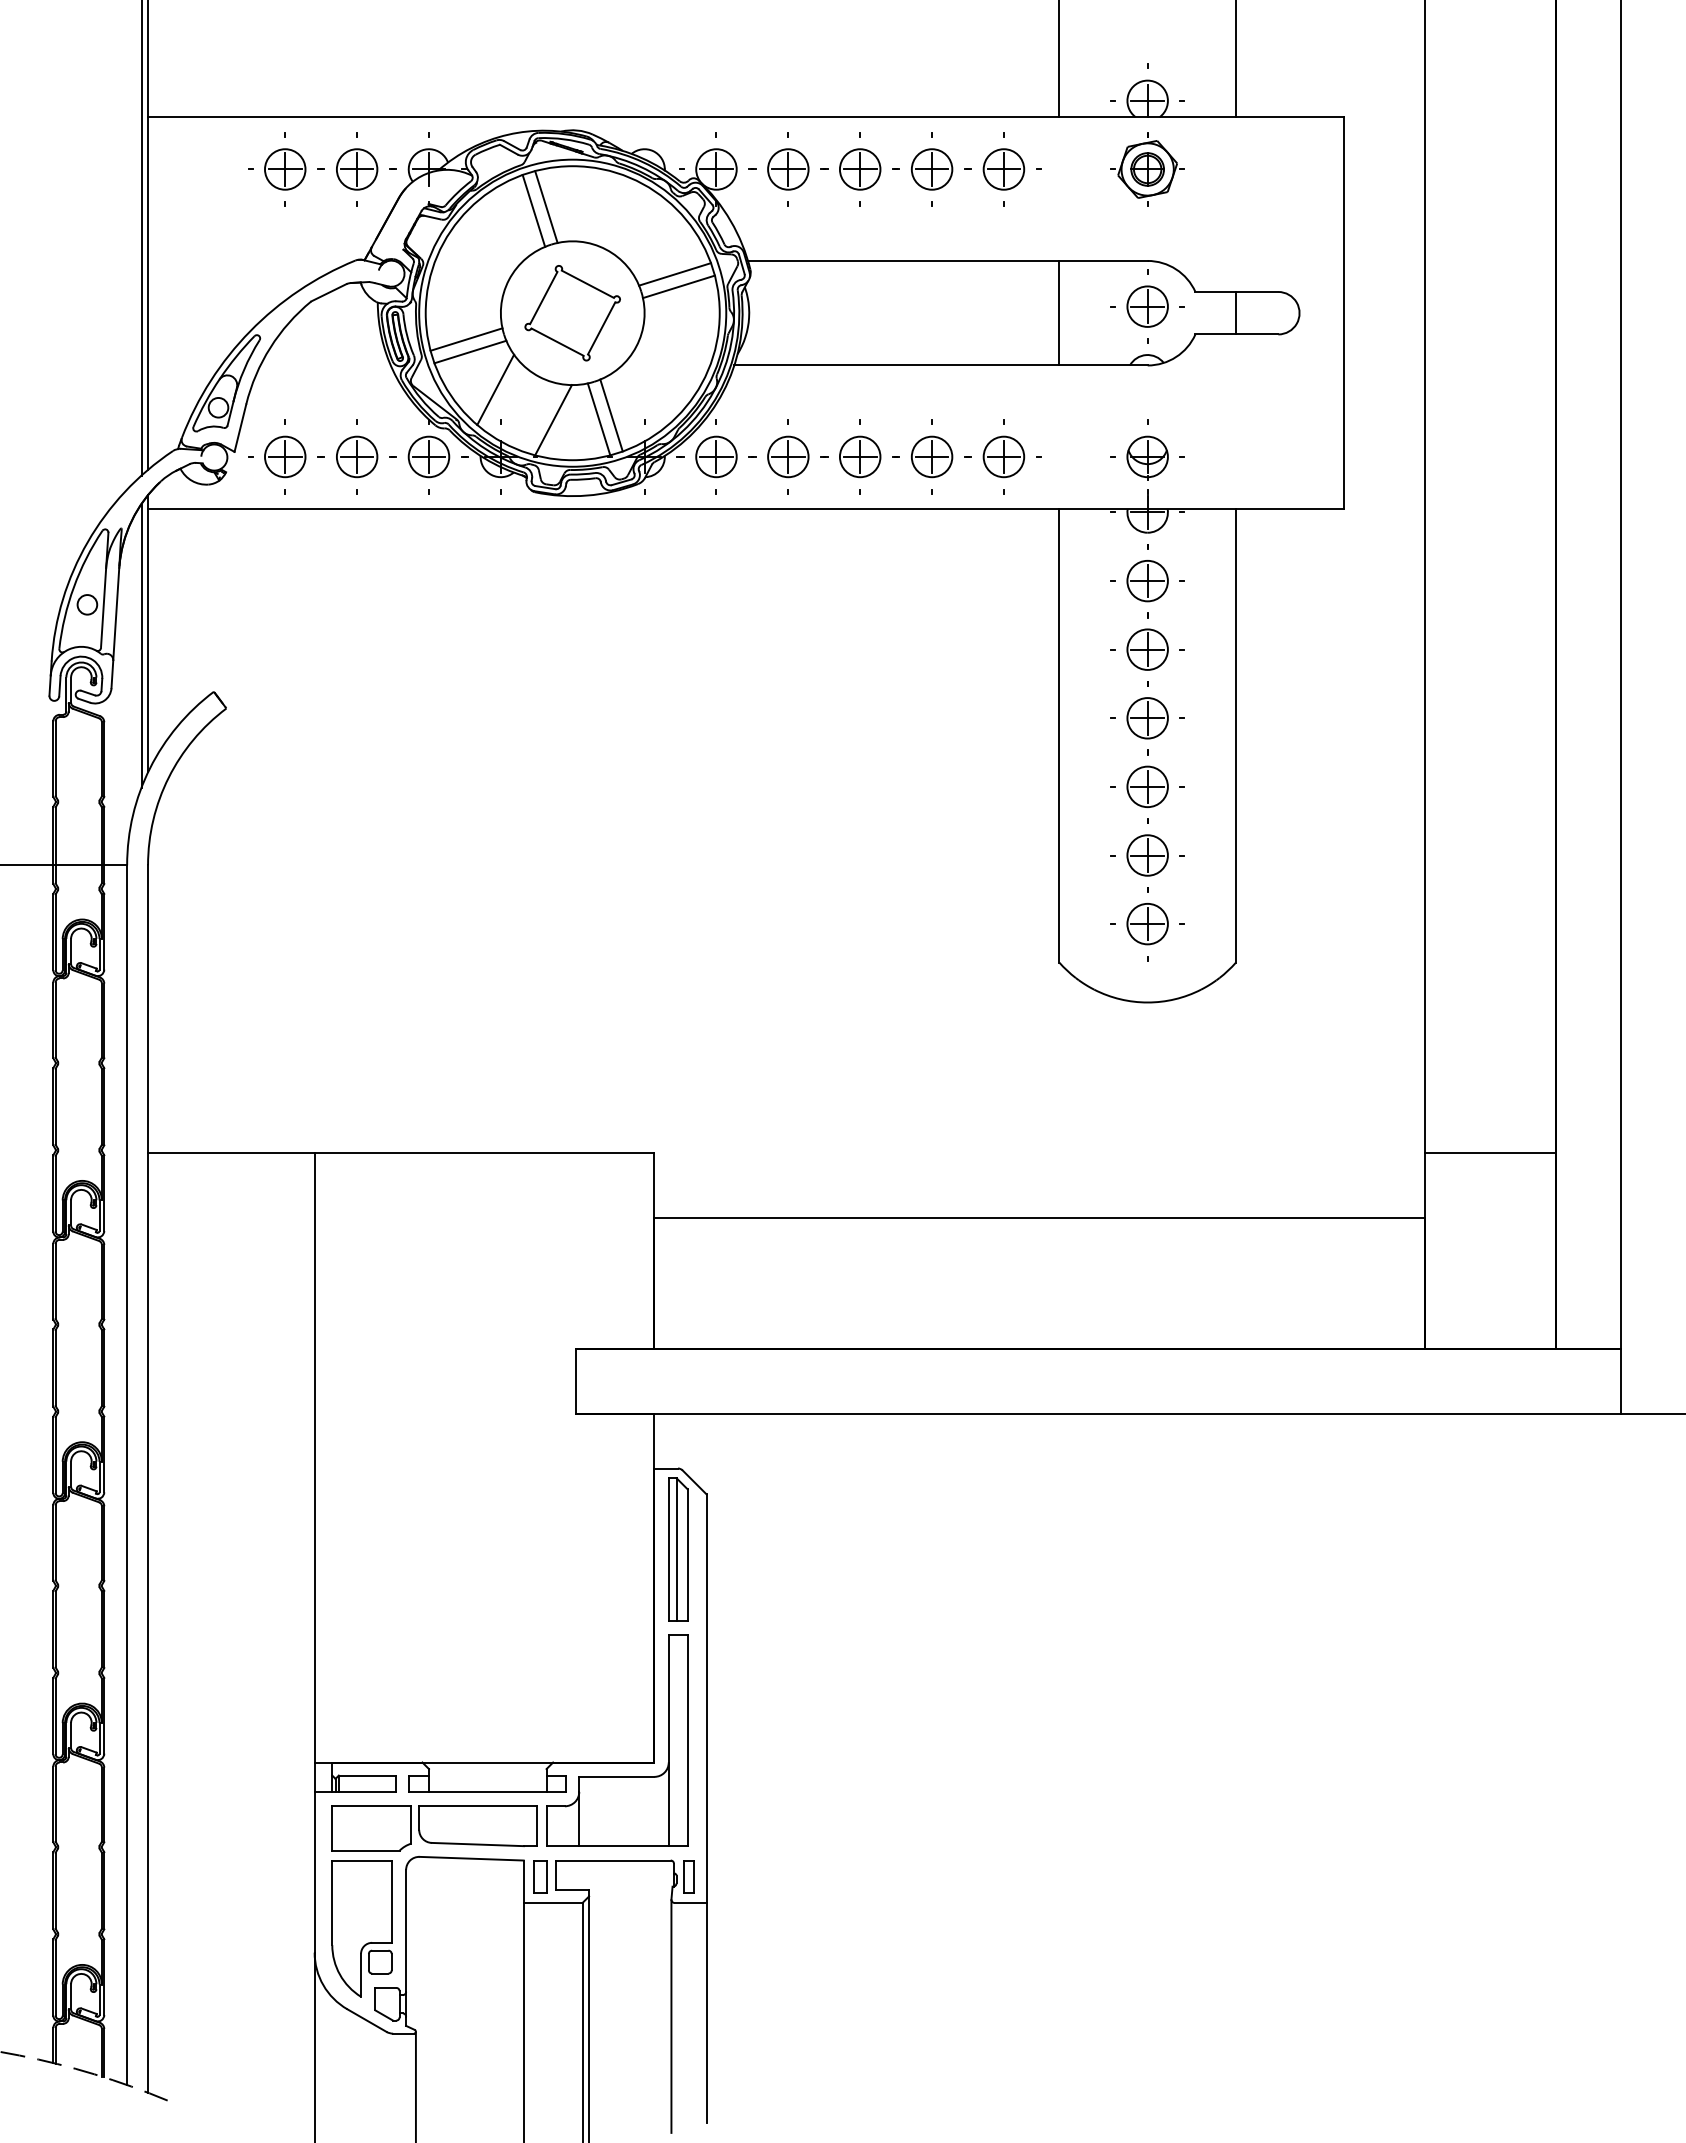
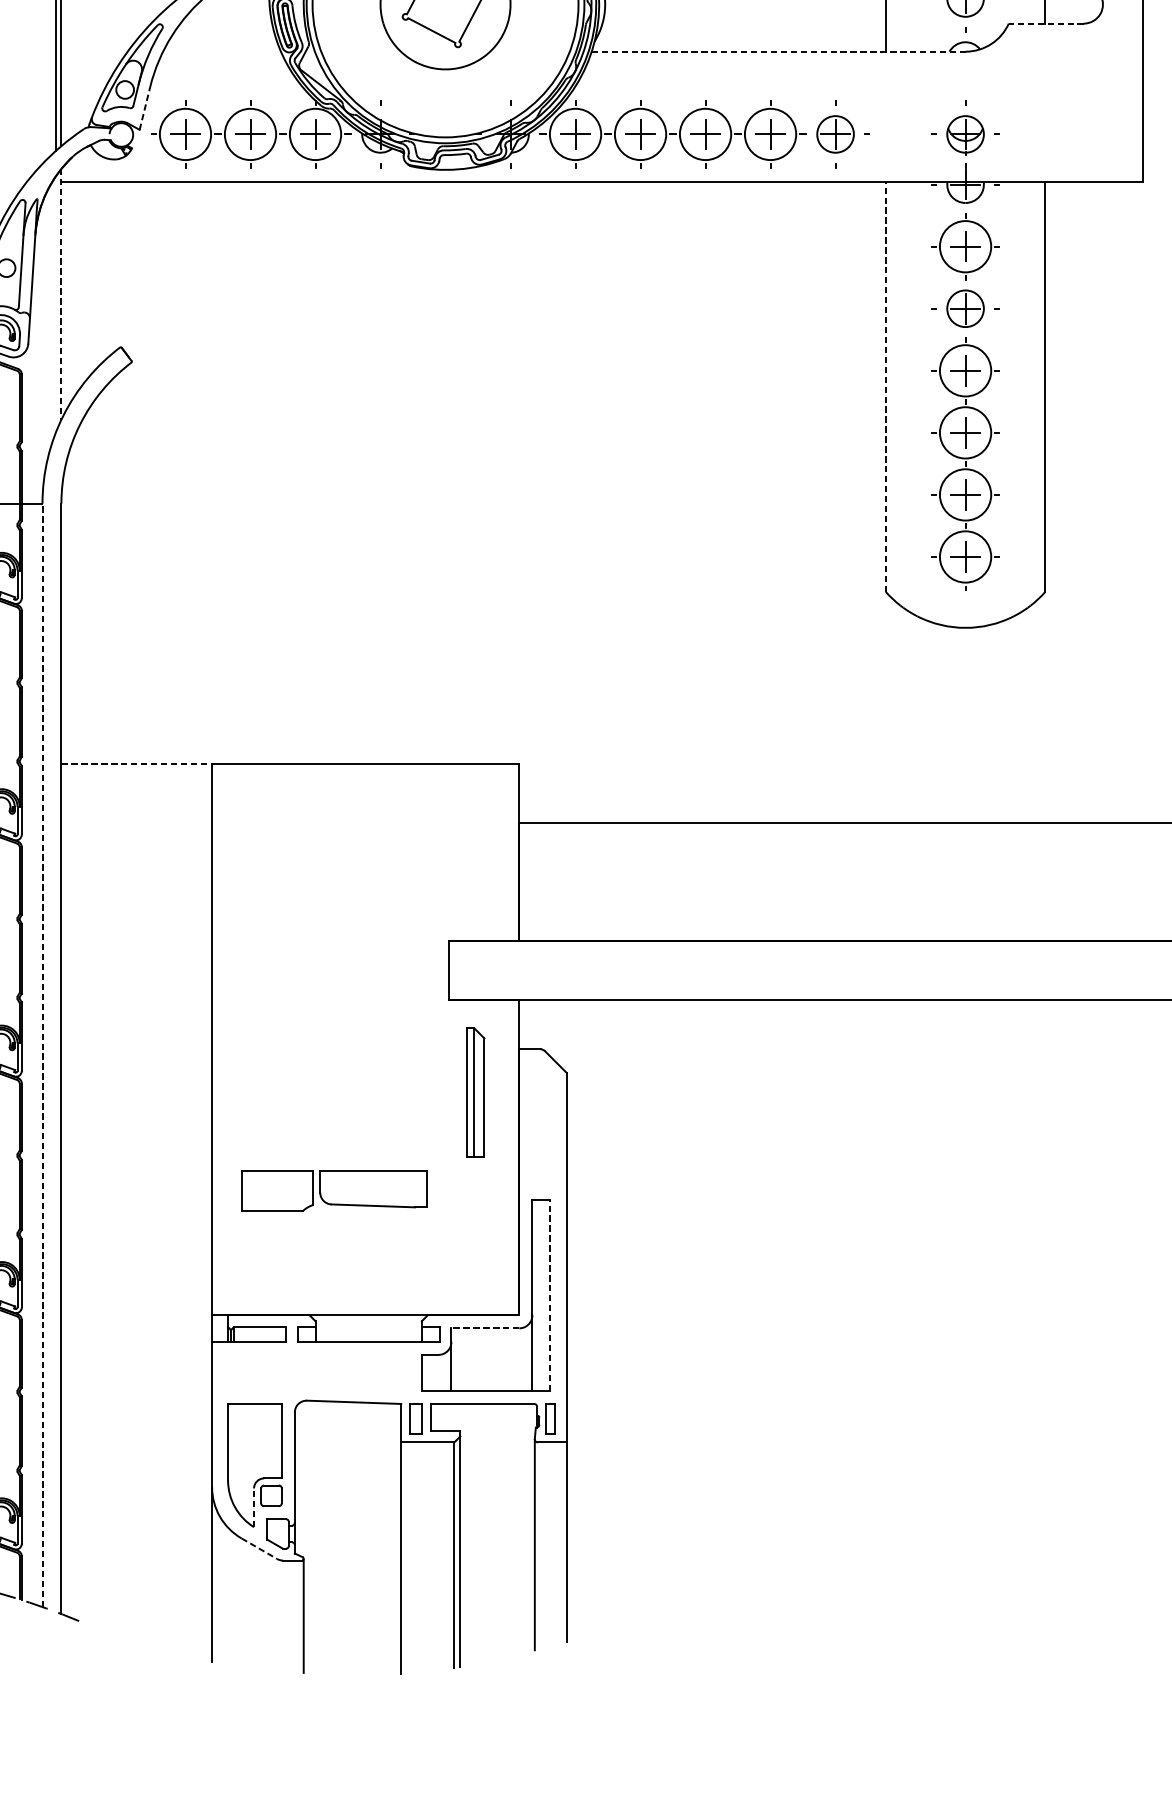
line: (1236, 334) -> (1045, 23), solid -> dashed
line: (466, 339) -> (349, 28), removed
line: (470, 351) -> (353, 39), removed
line: (941, 365) -> (779, 51), solid -> dashed
line: (495, 389) -> (375, 73), removed
line: (611, 415) -> (480, 96), removed
line: (598, 419) -> (468, 100), removed
line: (553, 420) -> (428, 101), removed
line: (240, 427) -> (145, 107), solid -> dashed
circle: (285, 456) -> (185, 134), size x1.4
circle: (356, 456) -> (249, 134), size x1.4
circle: (428, 456) -> (315, 134), size x1.4
circle: (716, 456) -> (575, 134), size x1.4
circle: (788, 456) -> (640, 134), size x1.4
circle: (859, 456) -> (704, 134), size x1.4
circle: (931, 456) -> (770, 134), size x1.4
circle: (1147, 580) -> (965, 246), size x1.4
line: (148, 633) -> (61, 294), solid -> dashed
line: (141, 645) -> (55, 304), removed
circle: (1147, 718) -> (965, 371), size x1.4
line: (1059, 735) -> (885, 386), solid -> dashed
circle: (1147, 786) -> (965, 432), size x1.4
circle: (1147, 855) -> (965, 494), size x1.4
circle: (1147, 923) -> (965, 556), size x1.4
line: (231, 1152) -> (136, 763), solid -> dashed
line: (127, 1475) -> (42, 1055), solid -> dashed
part: (678, 1549) -> (476, 1092), moved
line: (687, 1740) -> (549, 1295), solid -> dashed
line: (616, 1776) -> (485, 1327), solid -> dashed
part: (434, 1828) -> (334, 1191), moved
line: (361, 1974) -> (254, 1507), solid -> dashed
line: (366, 2020) -> (259, 1548), solid -> dashed

